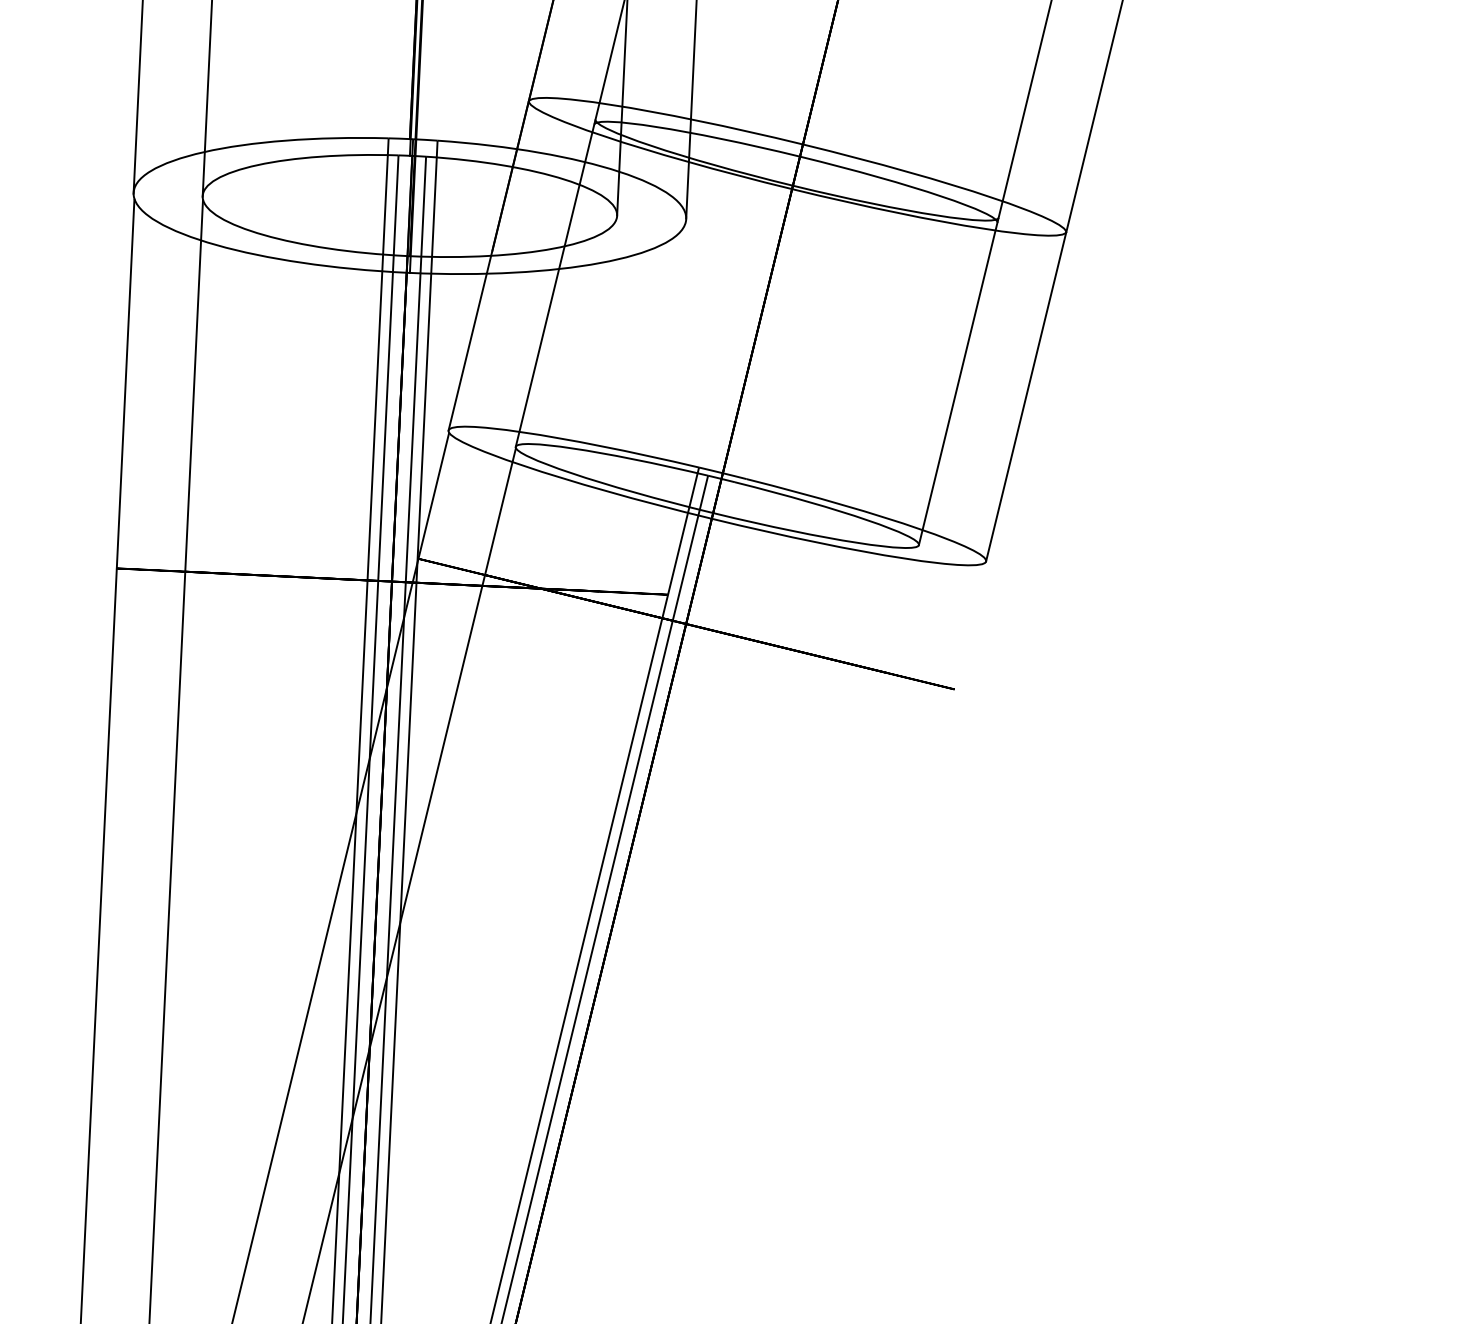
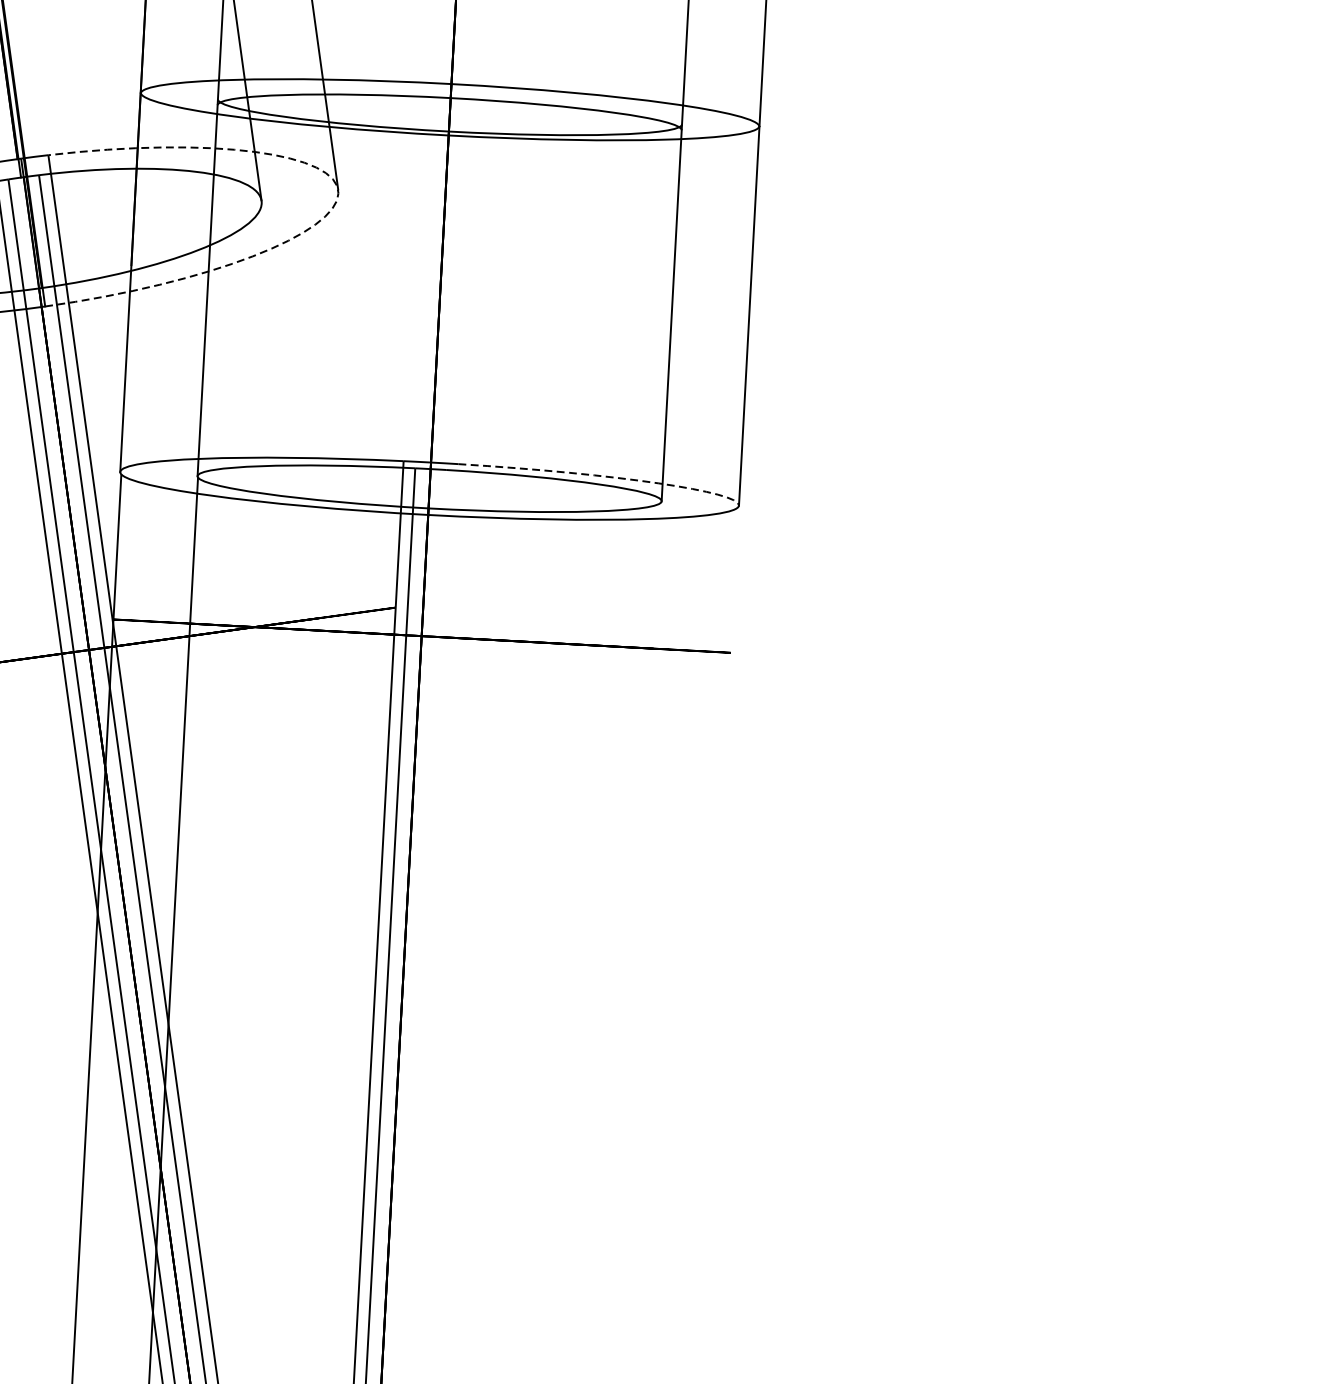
arc: (684, 225) -> (337, 197), solid -> dashed
arc: (877, 515) -> (609, 477), solid -> dashed

